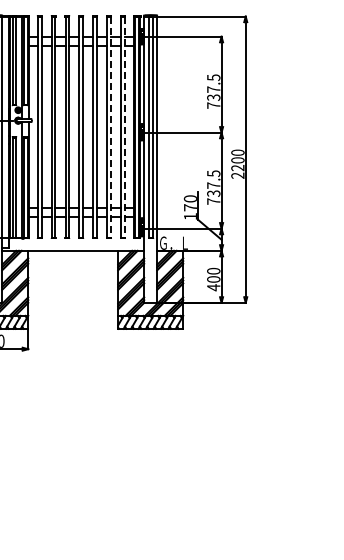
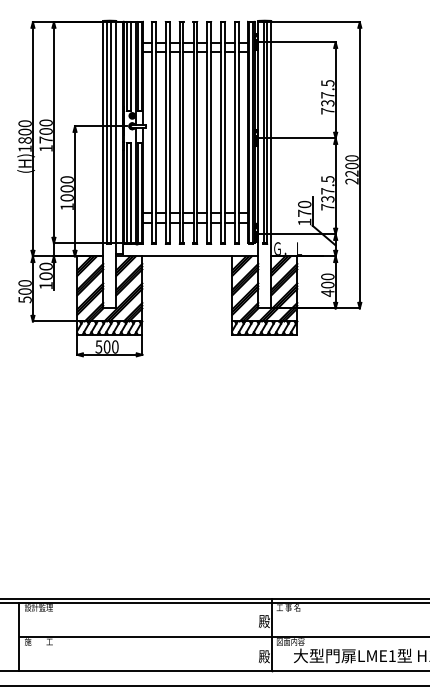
line: (111, 126) -> (225, 132), dashed -> solid
line: (125, 126) -> (239, 132), dashed -> solid

